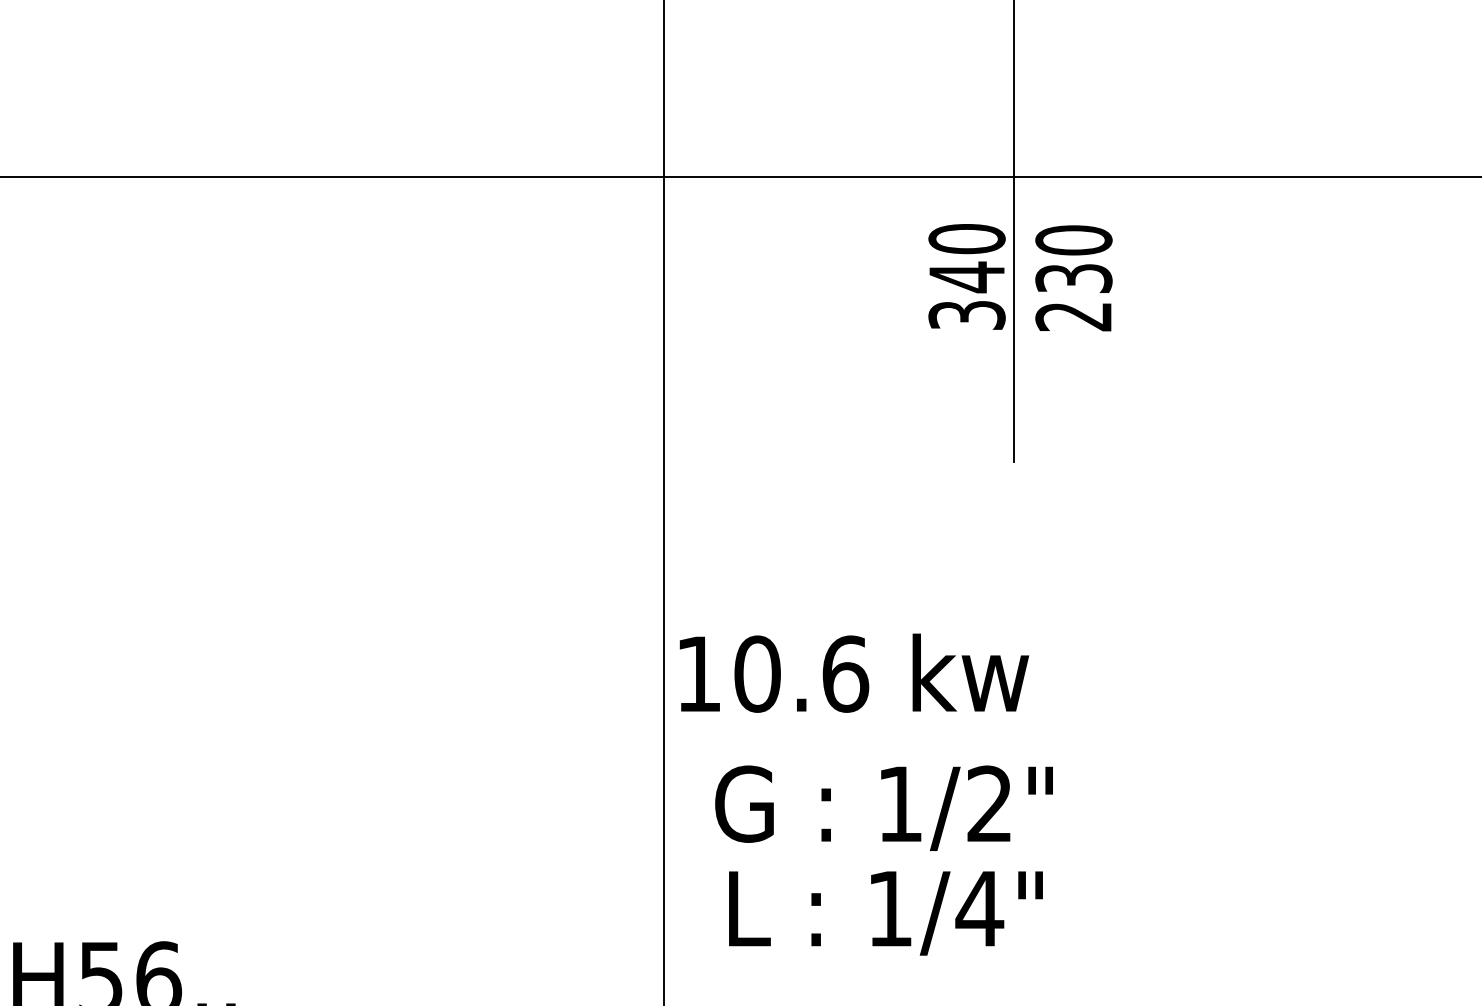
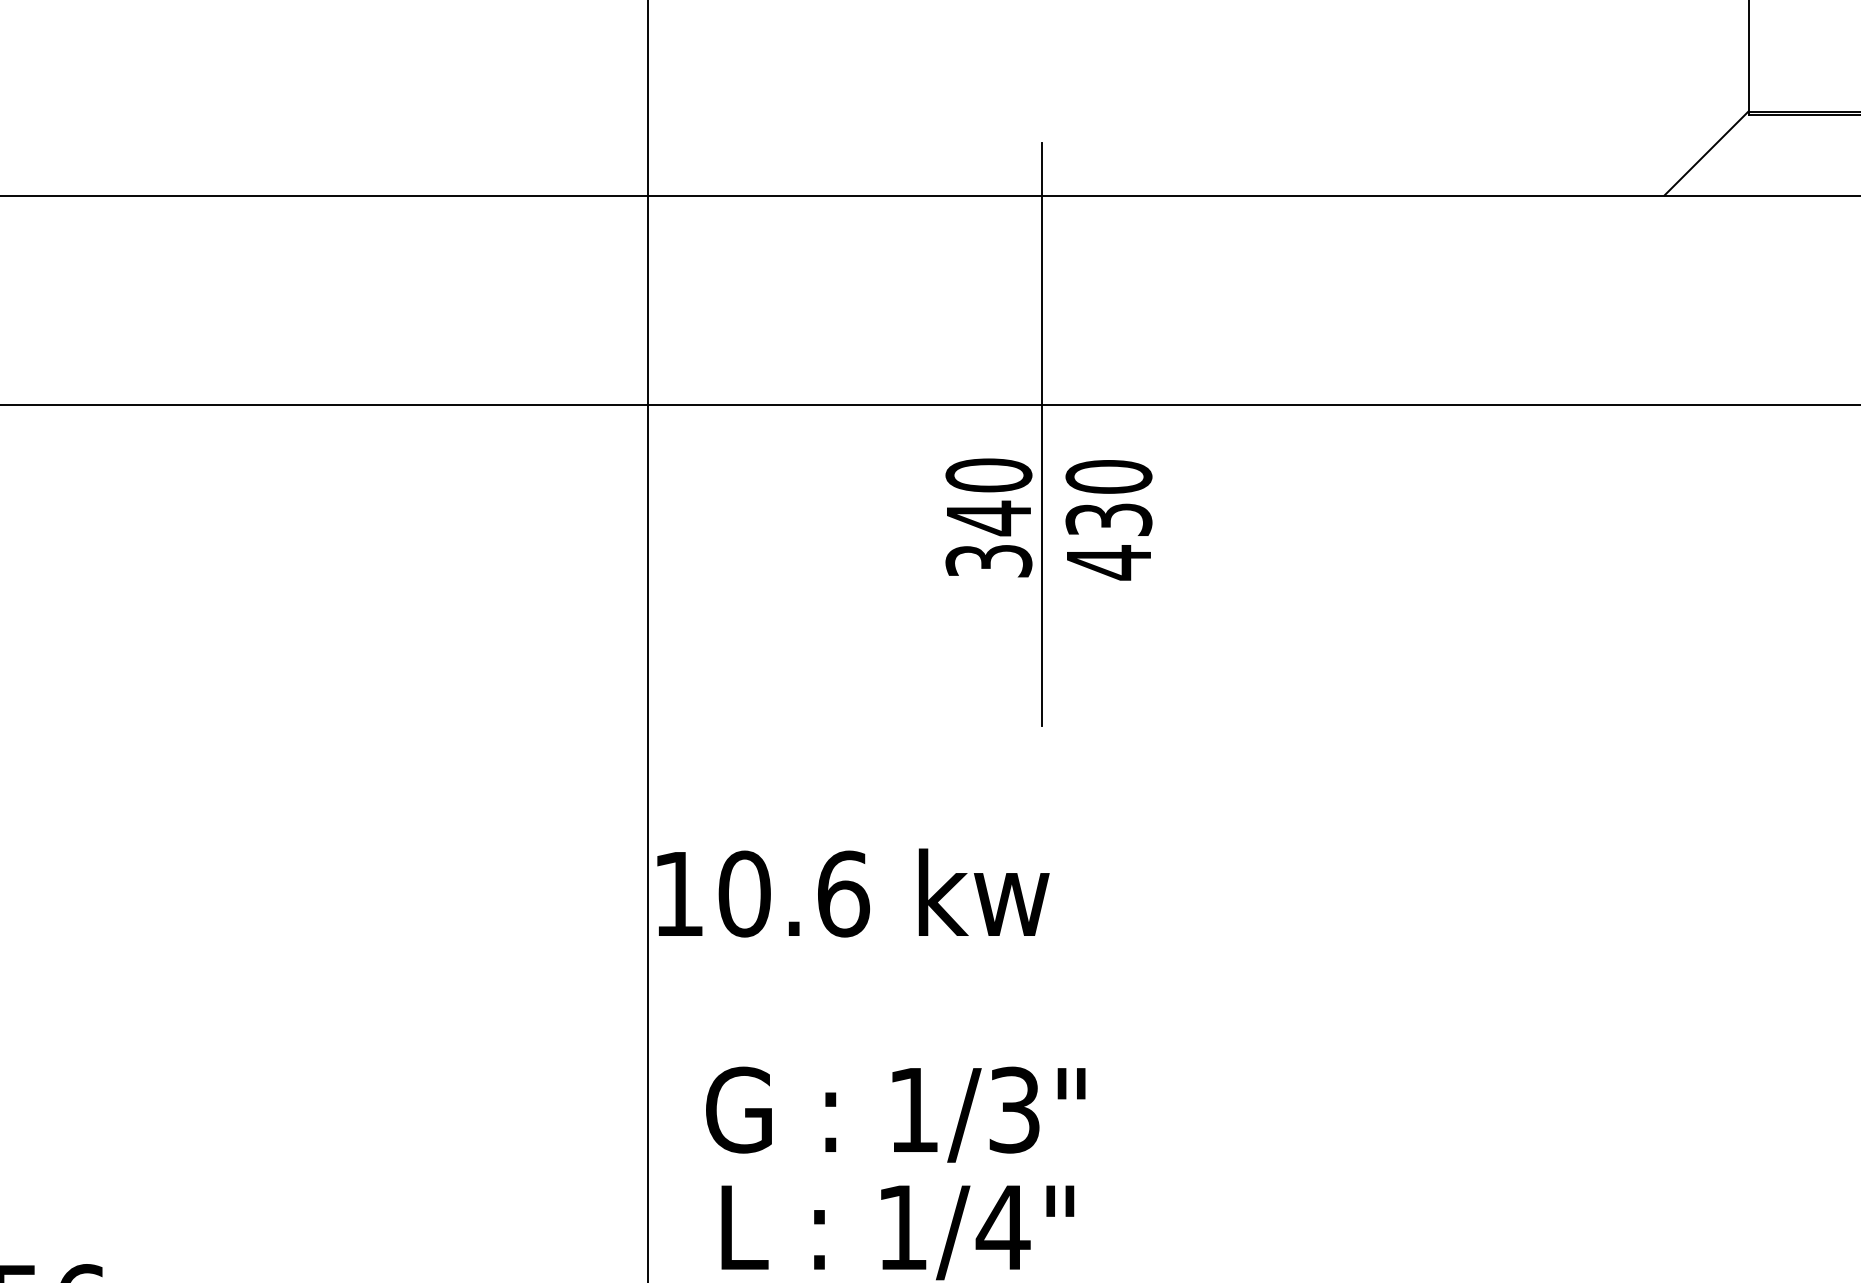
text: (1072, 316) -> (1107, 562), 230 -> 430
text: (854, 672) -> (853, 892), moved
text: (989, 803) -> (1014, 1109), 1/2" -> 1/3"

